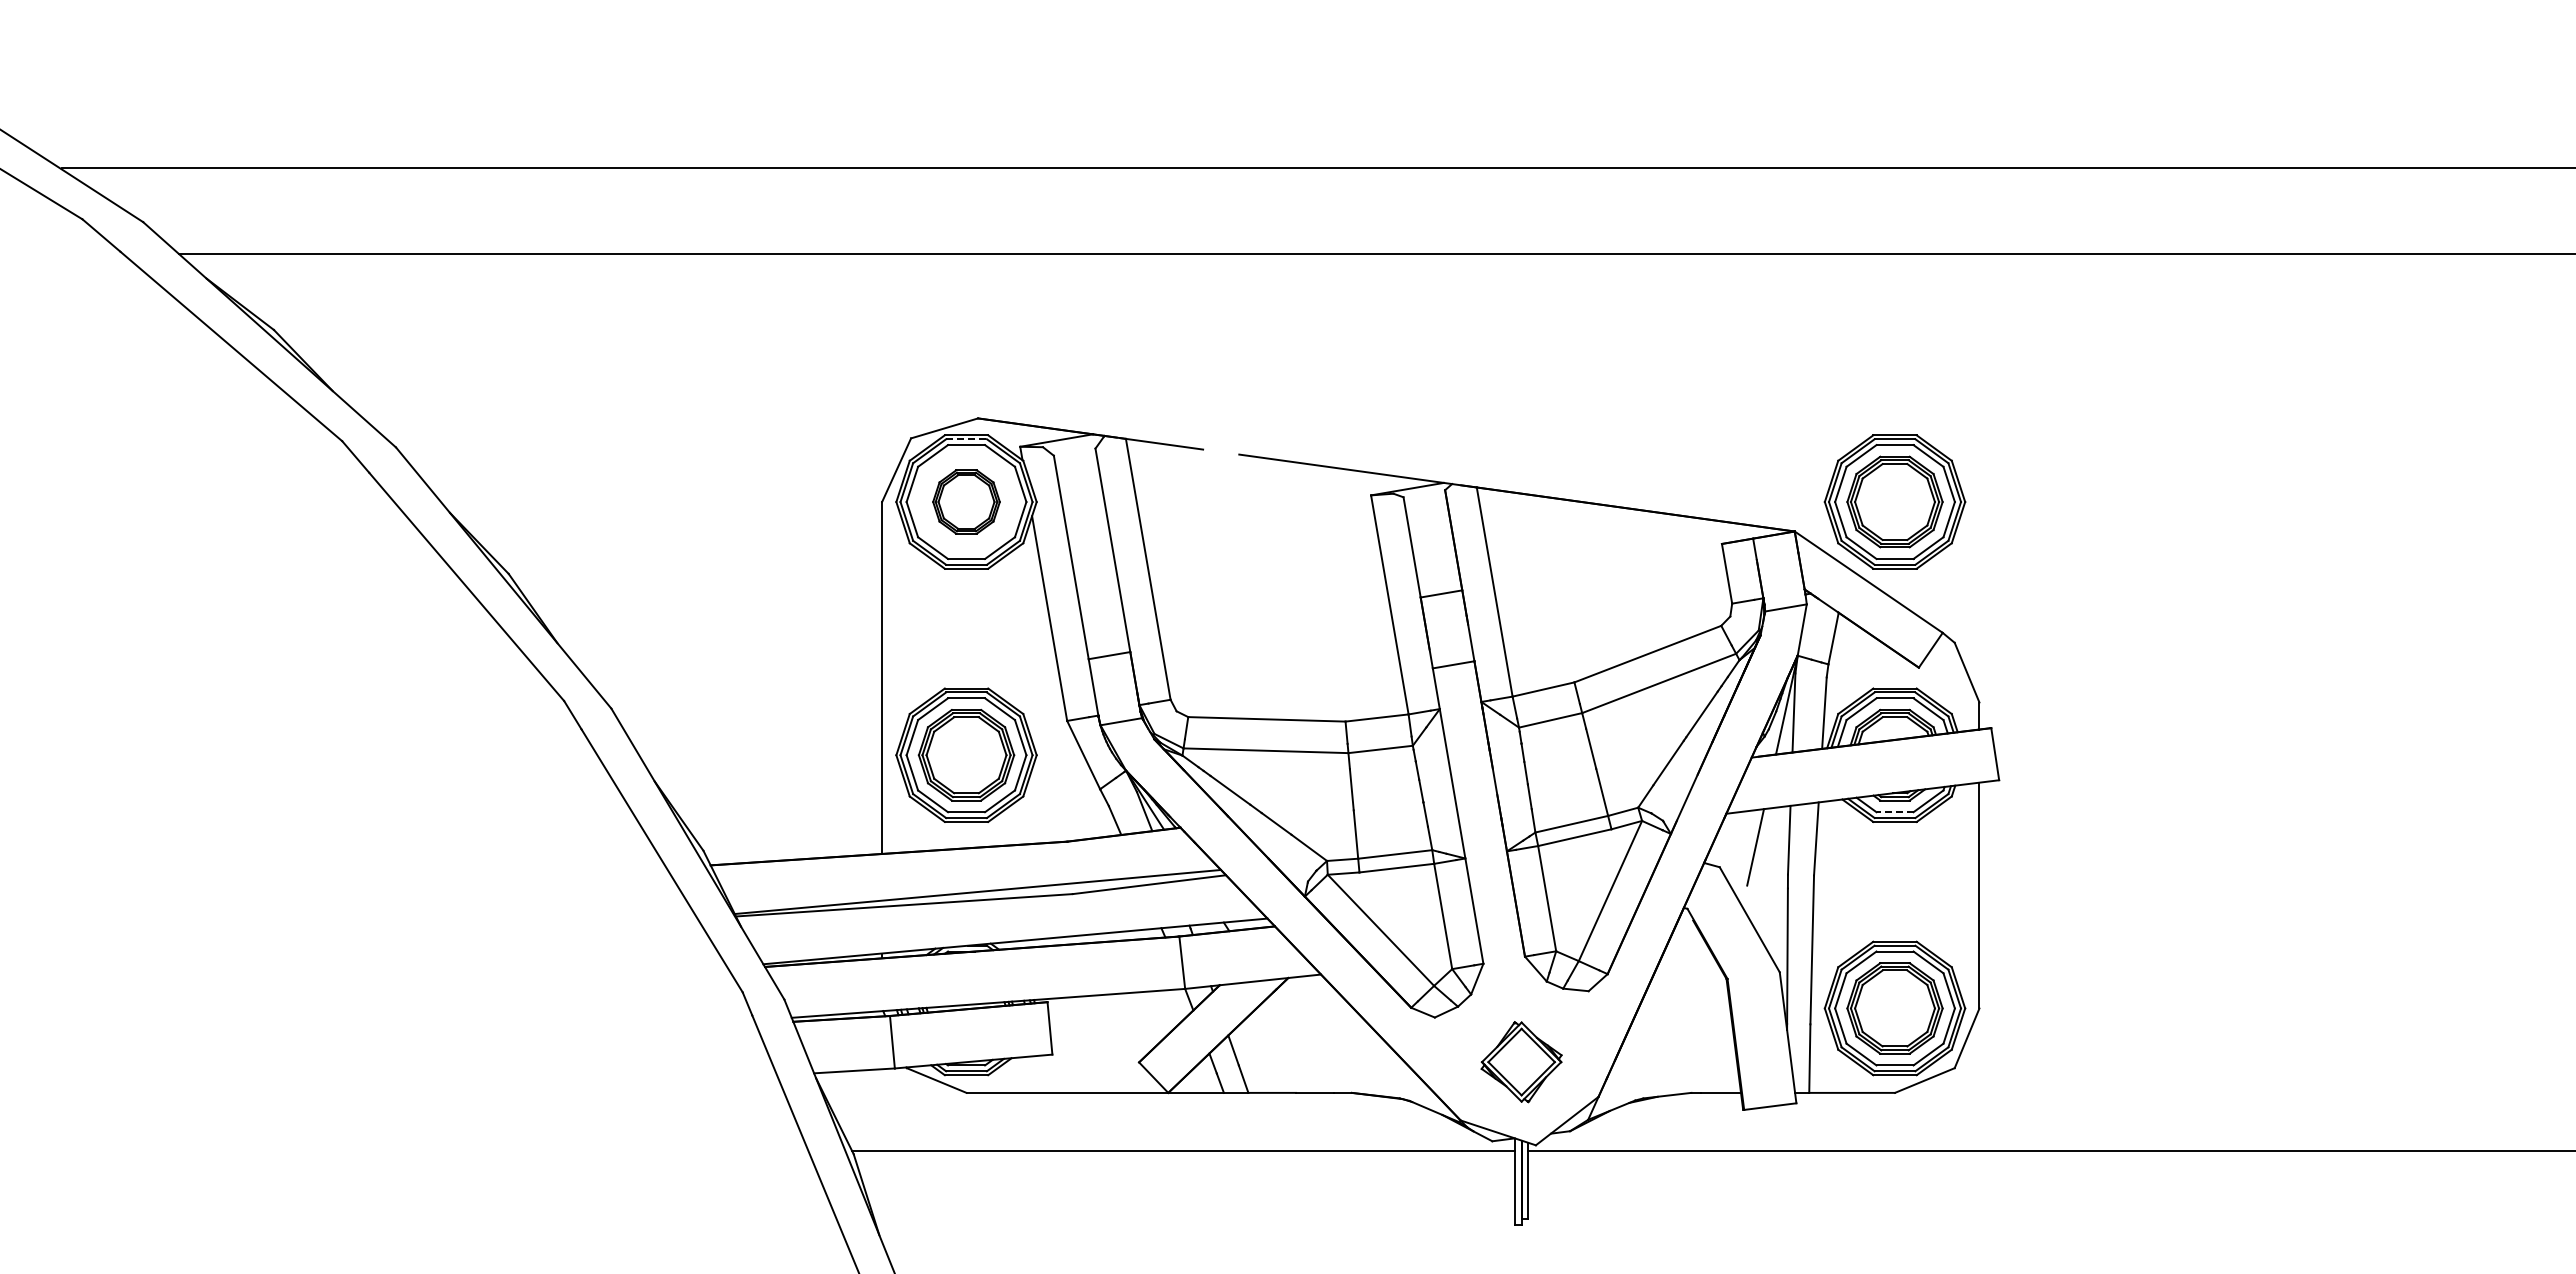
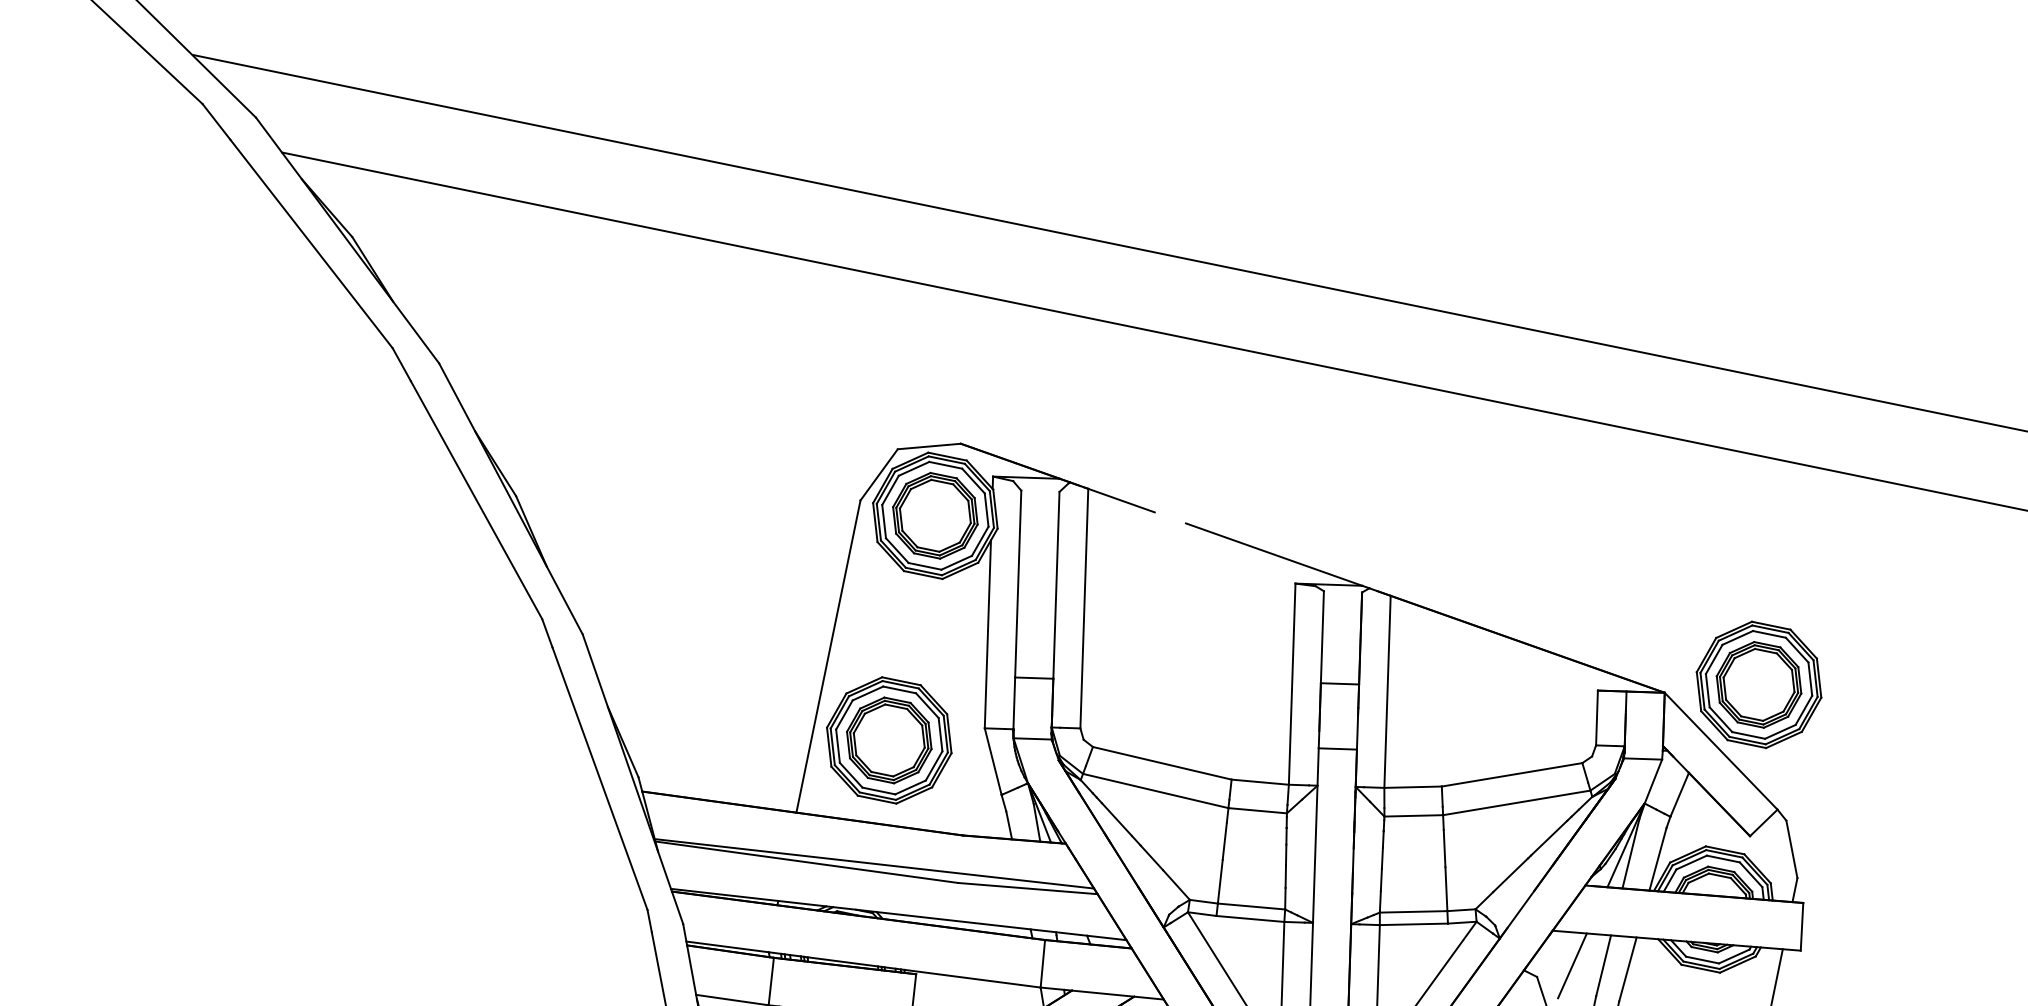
line: (967, 439) -> (947, 460), dashed -> solid
part: (966, 501) -> (935, 515), size x1.43
line: (1895, 812) -> (1702, 960), dashed -> solid

